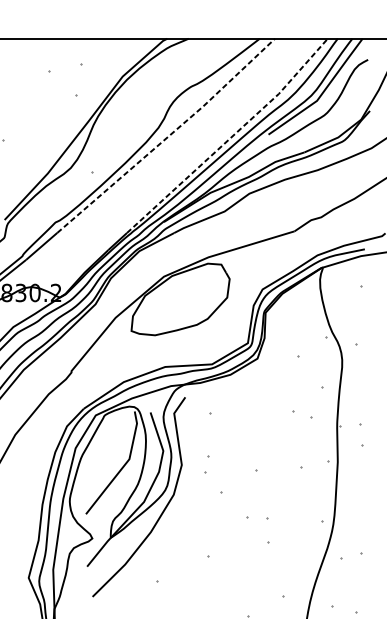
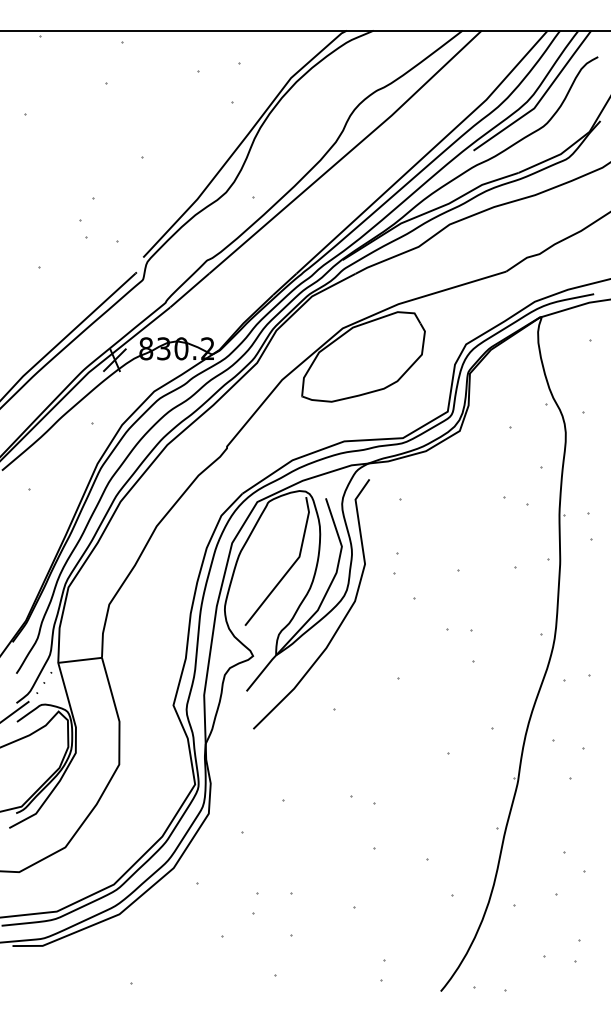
line: (167, 136) -> (347, 153), dashed -> solid
line: (230, 138) -> (426, 155), dashed -> solid

